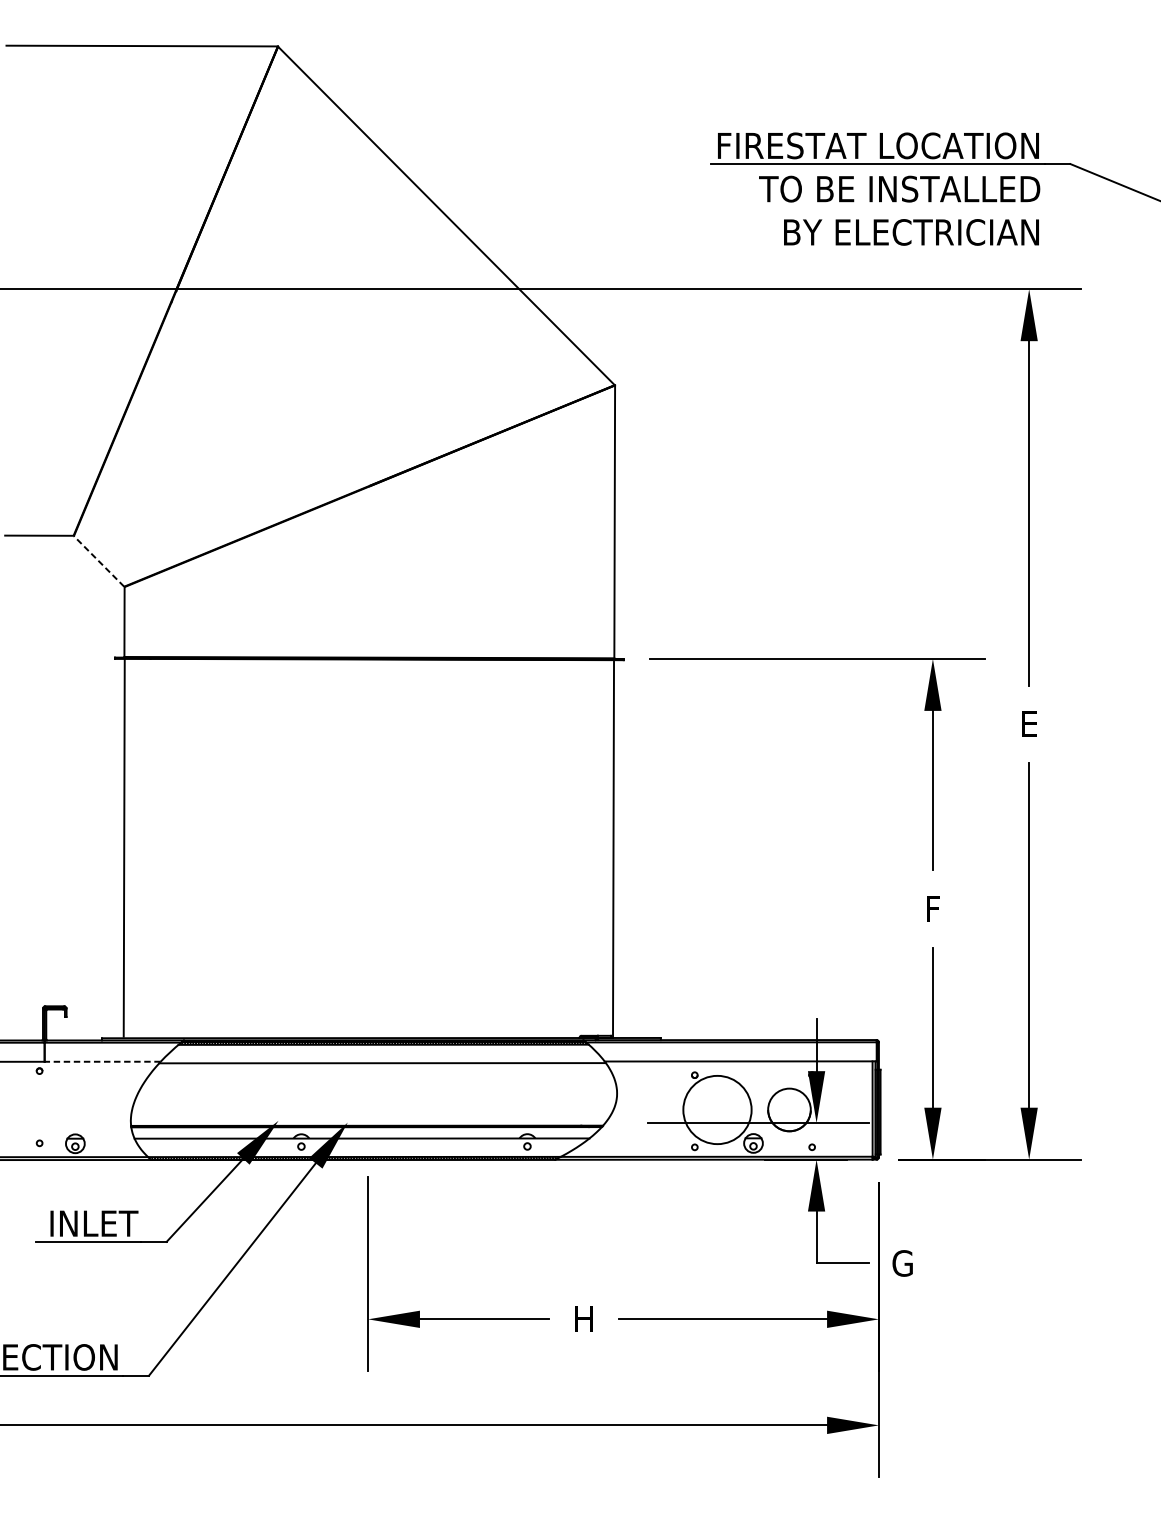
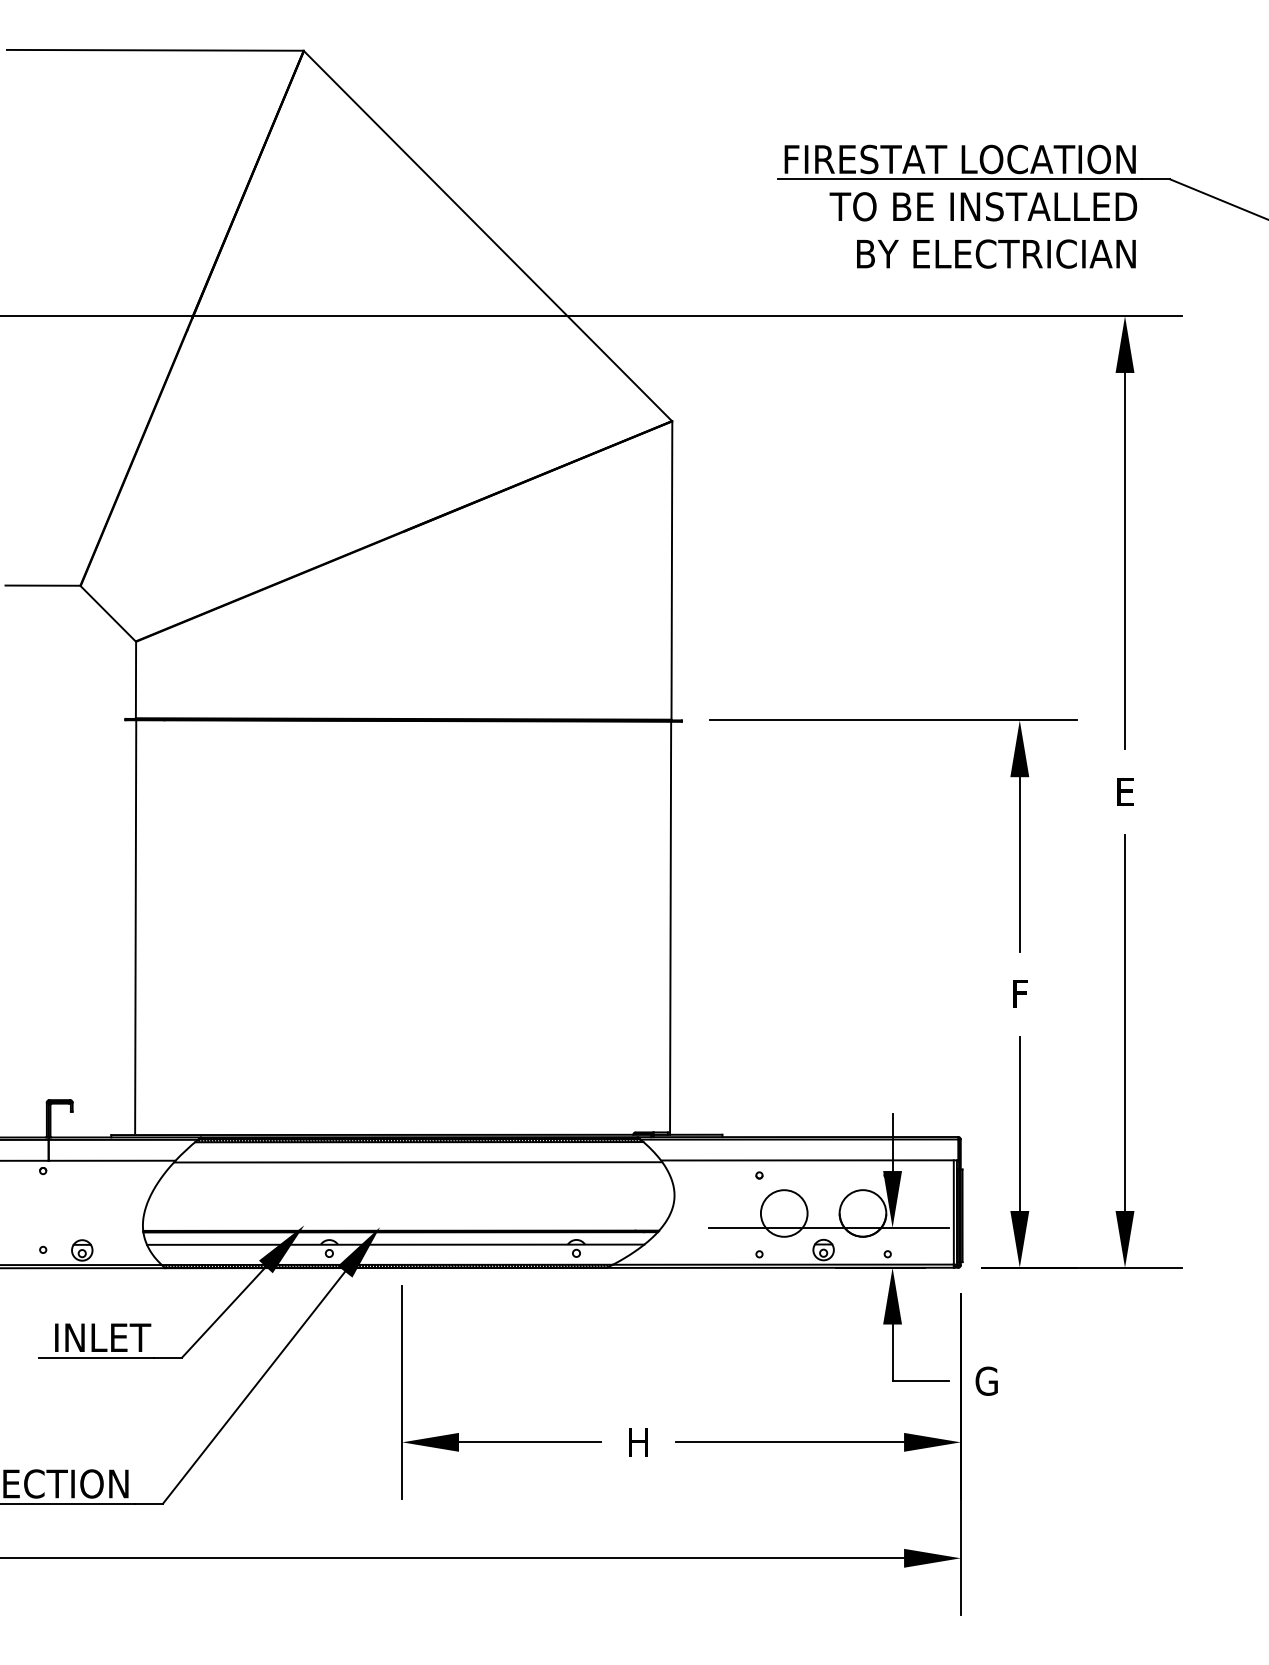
line: (99, 561) -> (108, 613), dashed -> solid
line: (102, 1061) -> (111, 1160), dashed -> solid
circle: (716, 1110) -> (783, 1213), size x0.62

